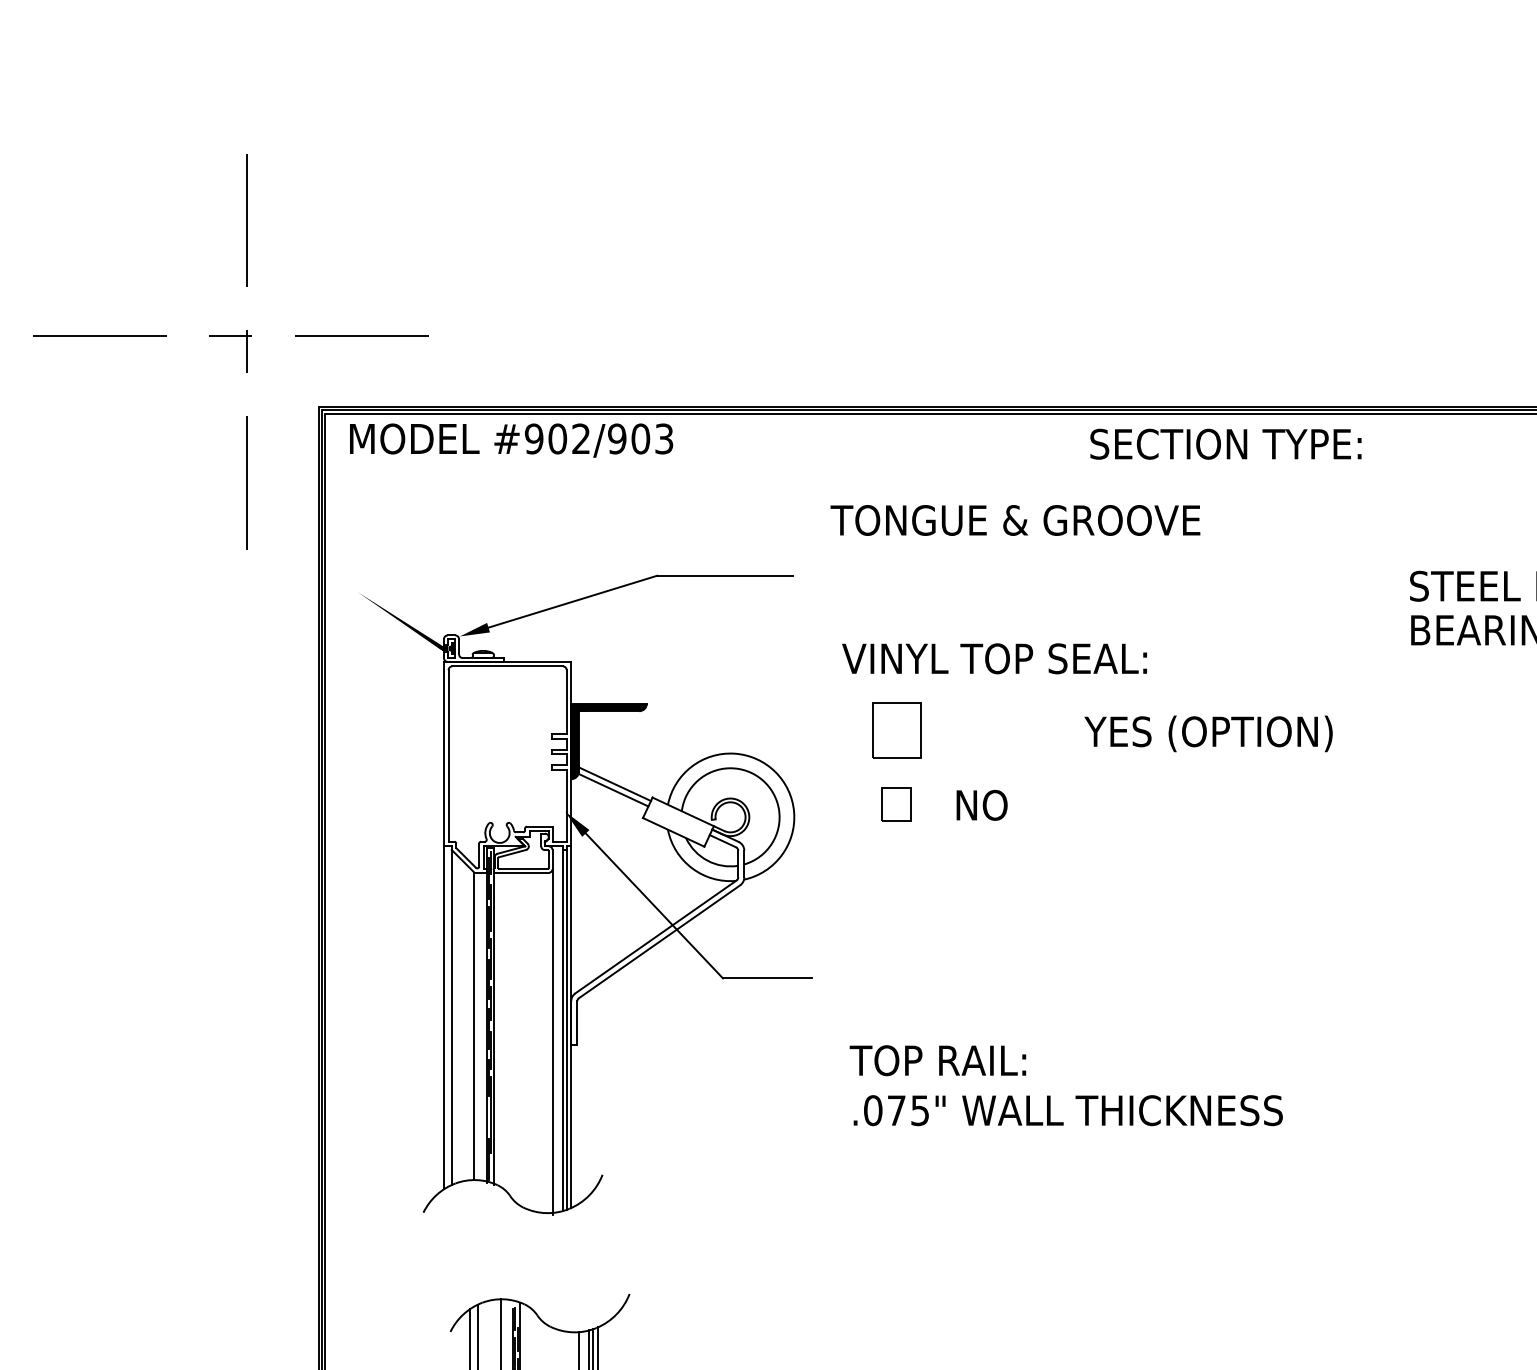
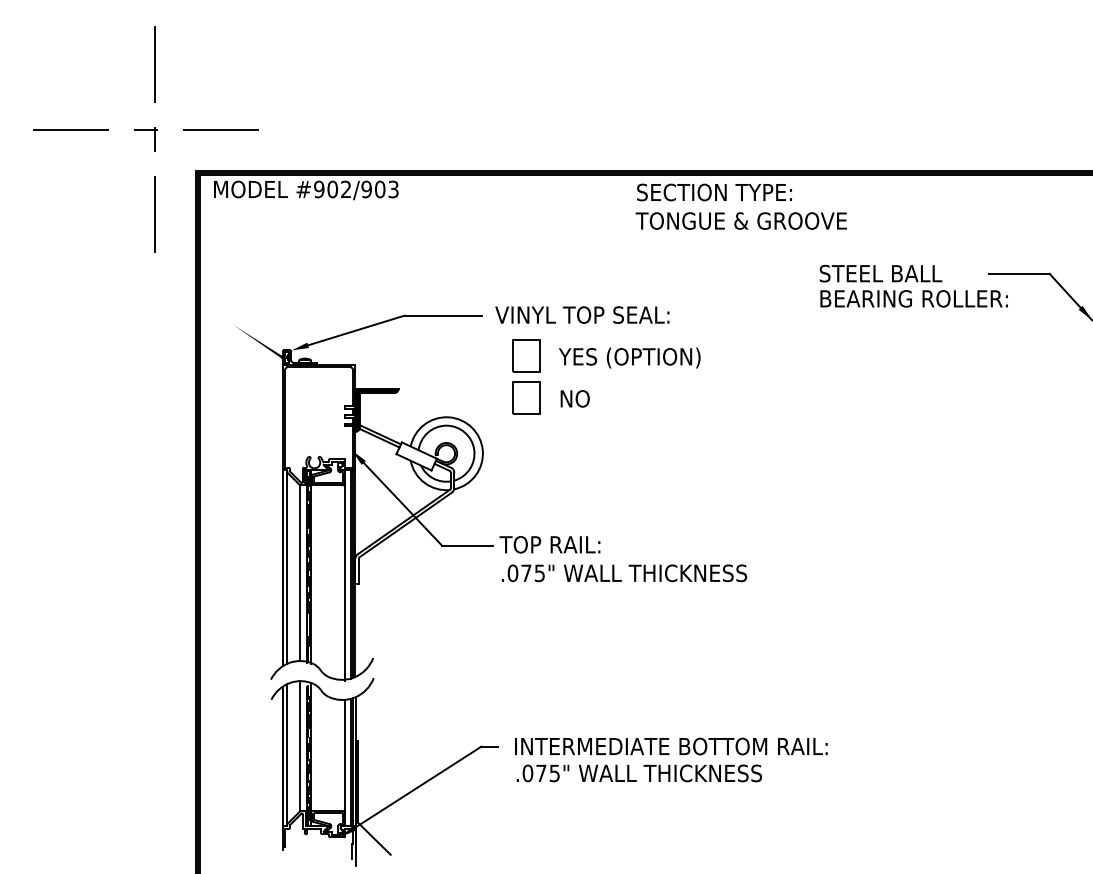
text: (1014, 519) -> (740, 220), moved
text: (1208, 732) -> (629, 357), moved
part: (896, 802) -> (526, 397), size x1.67
part: (587, 893) -> (364, 497), moved

